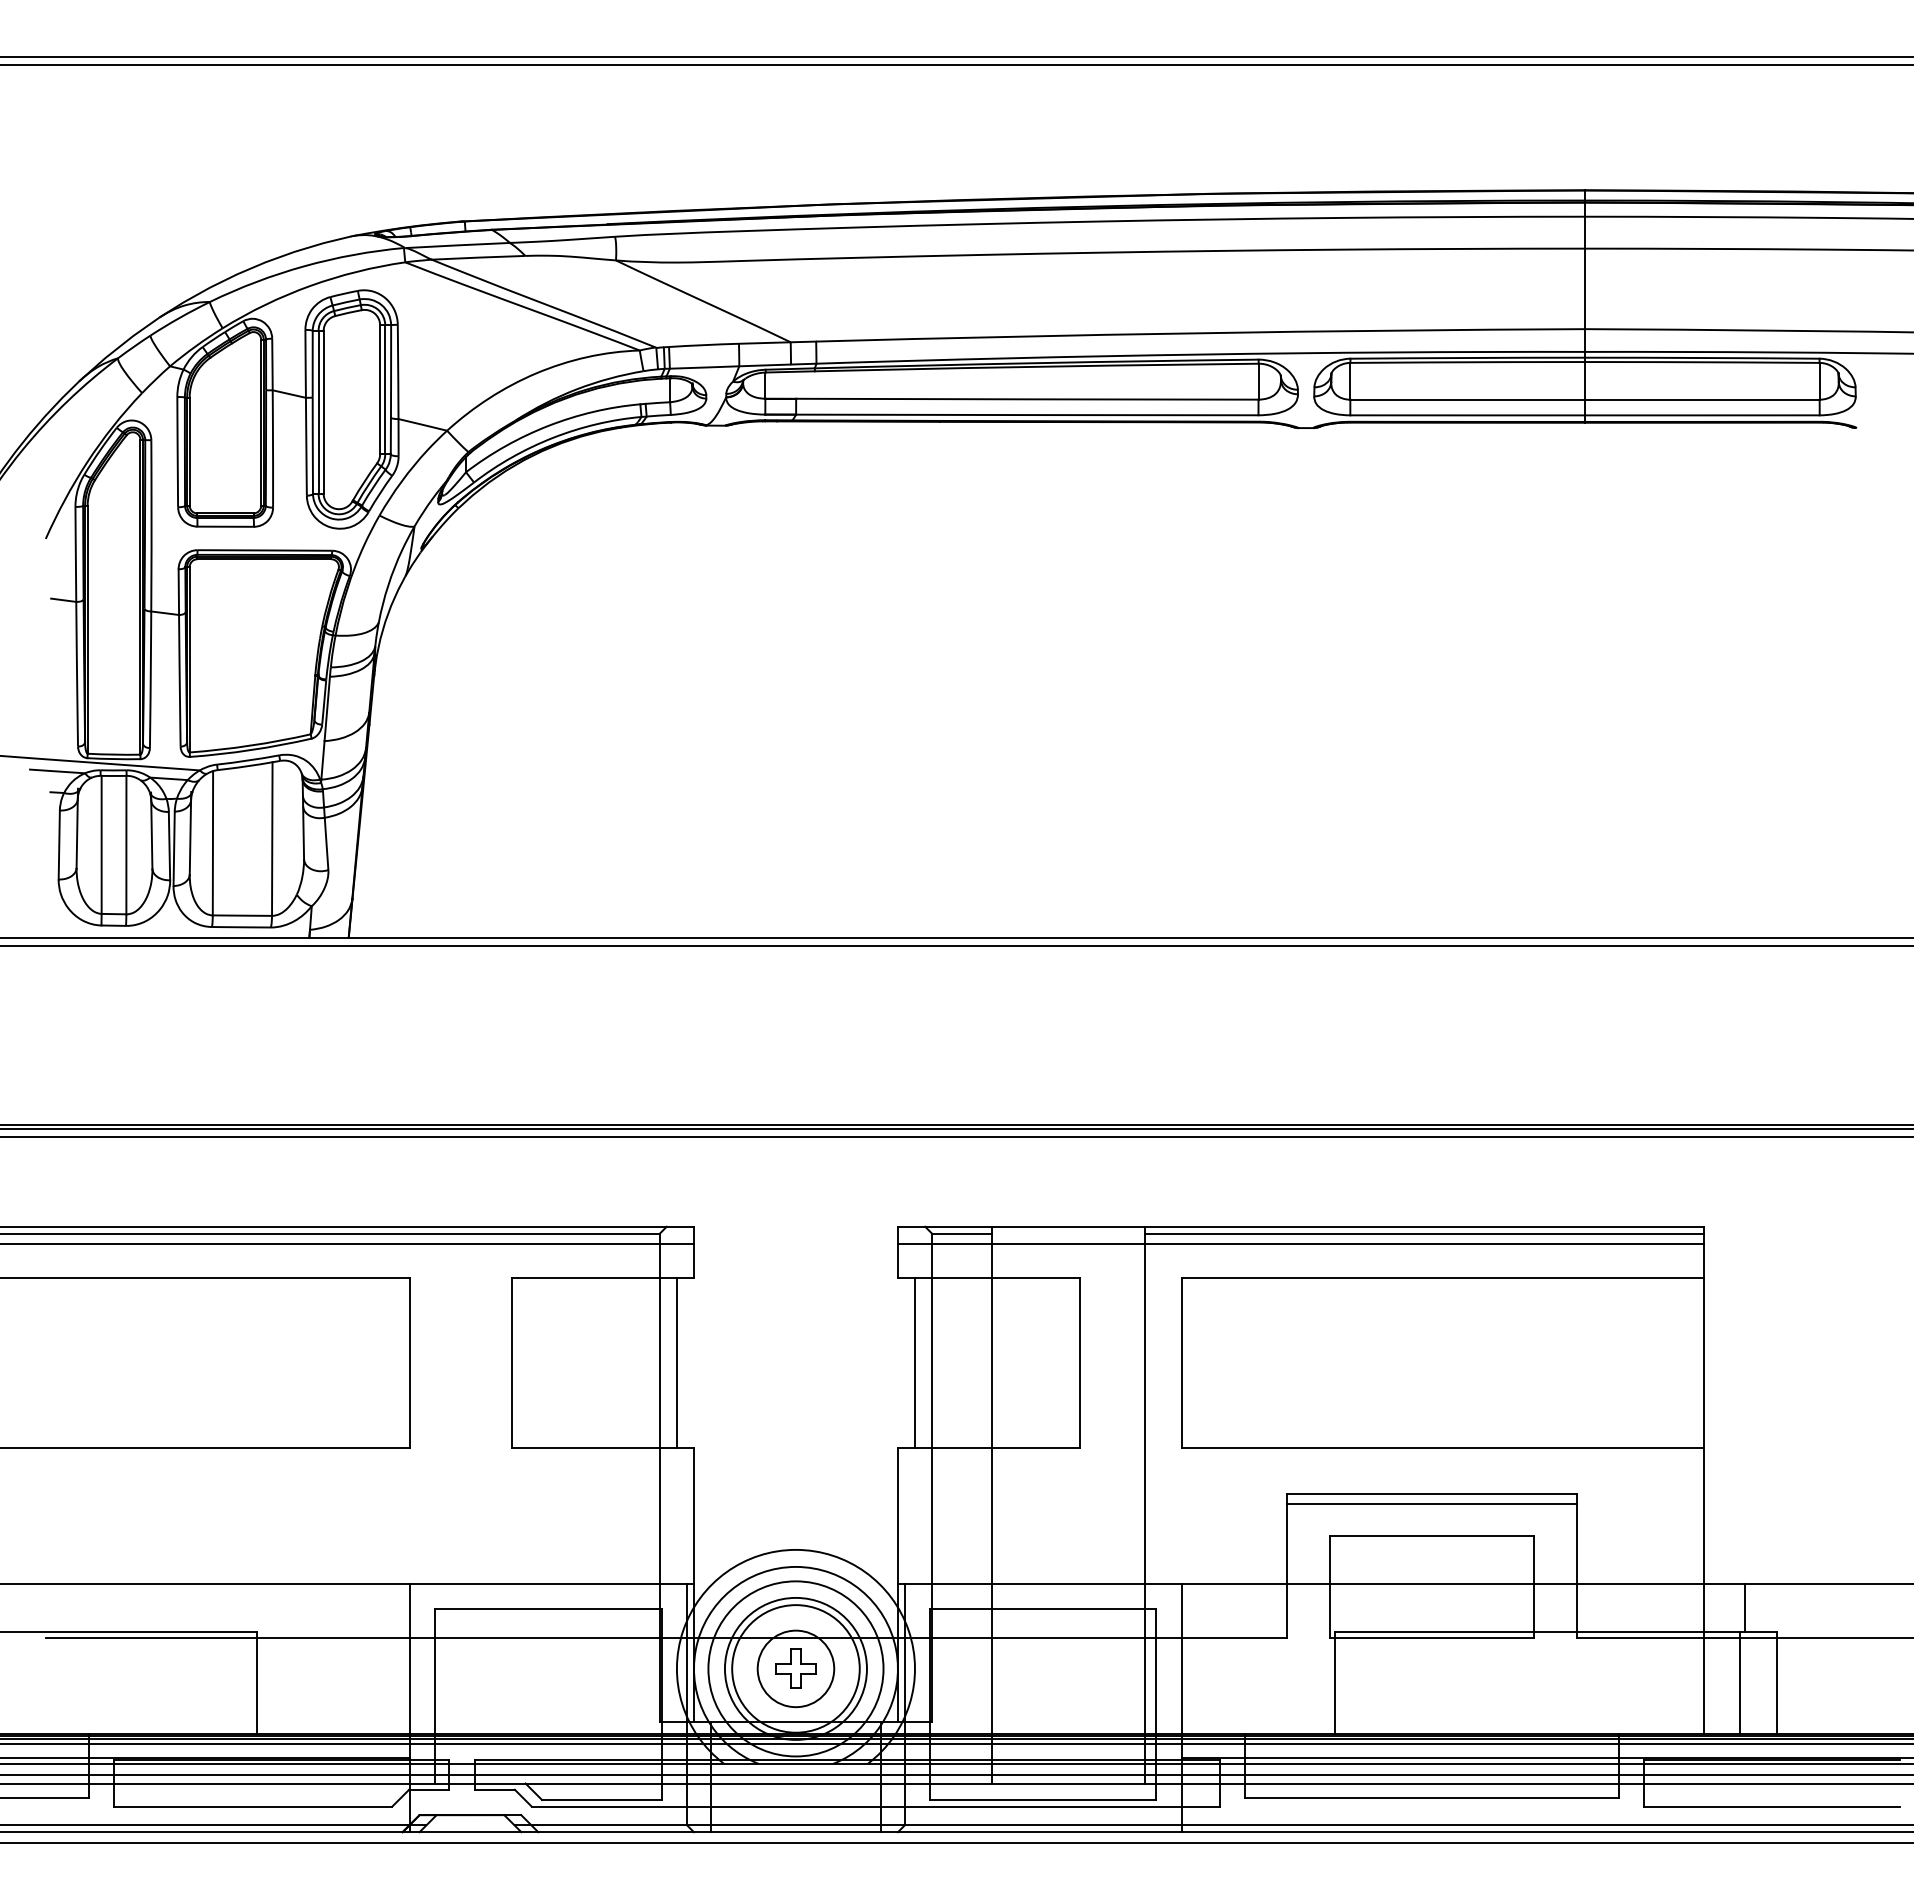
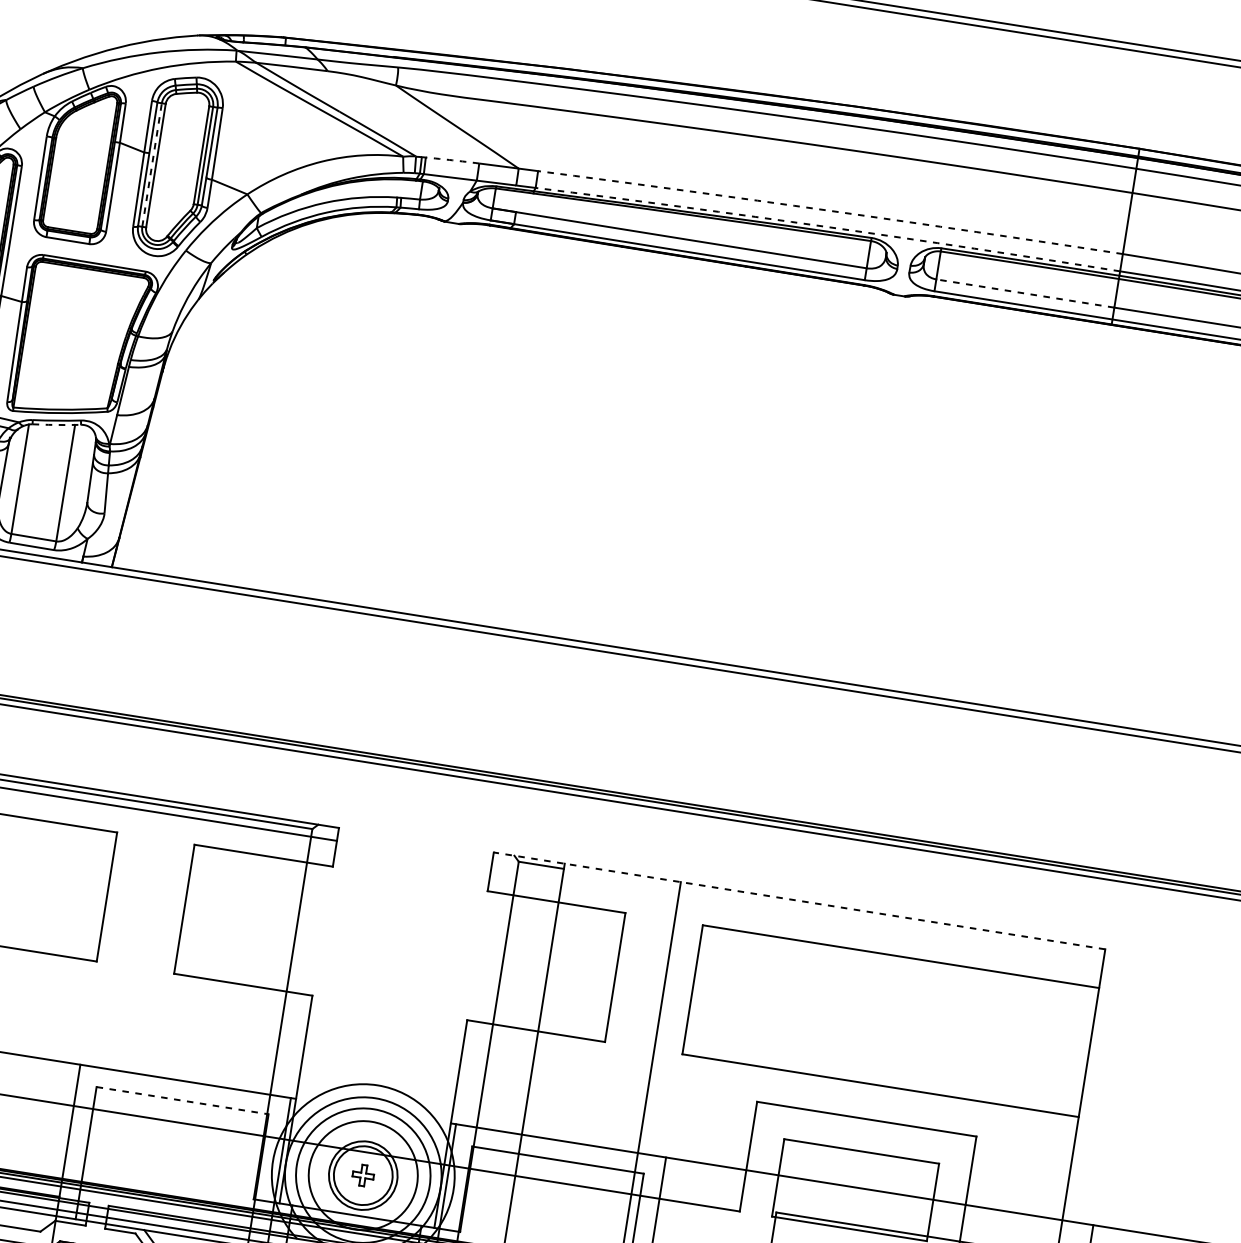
arc: (1200, 333) -> (830, 211), solid -> dashed
arc: (704, 345) -> (452, 160), solid -> dashed
arc: (1200, 354) -> (828, 227), solid -> dashed
line: (1467, 399) -> (1025, 293), solid -> dashed
line: (318, 411) -> (152, 164), solid -> dashed
line: (248, 766) -> (56, 425), solid -> dashed
line: (1300, 1226) -> (799, 900), solid -> dashed
line: (1424, 1233) -> (892, 920), removed
line: (1301, 1243) -> (797, 913), removed
line: (676, 1362) -> (309, 928), removed
line: (915, 1362) -> (490, 957), removed
line: (1431, 1503) -> (865, 1126), removed
line: (548, 1609) -> (182, 1100), solid -> dashed
circle: (795, 1668) -> (362, 1175), size x0.7
part: (795, 1668) -> (362, 1175), size x0.7

